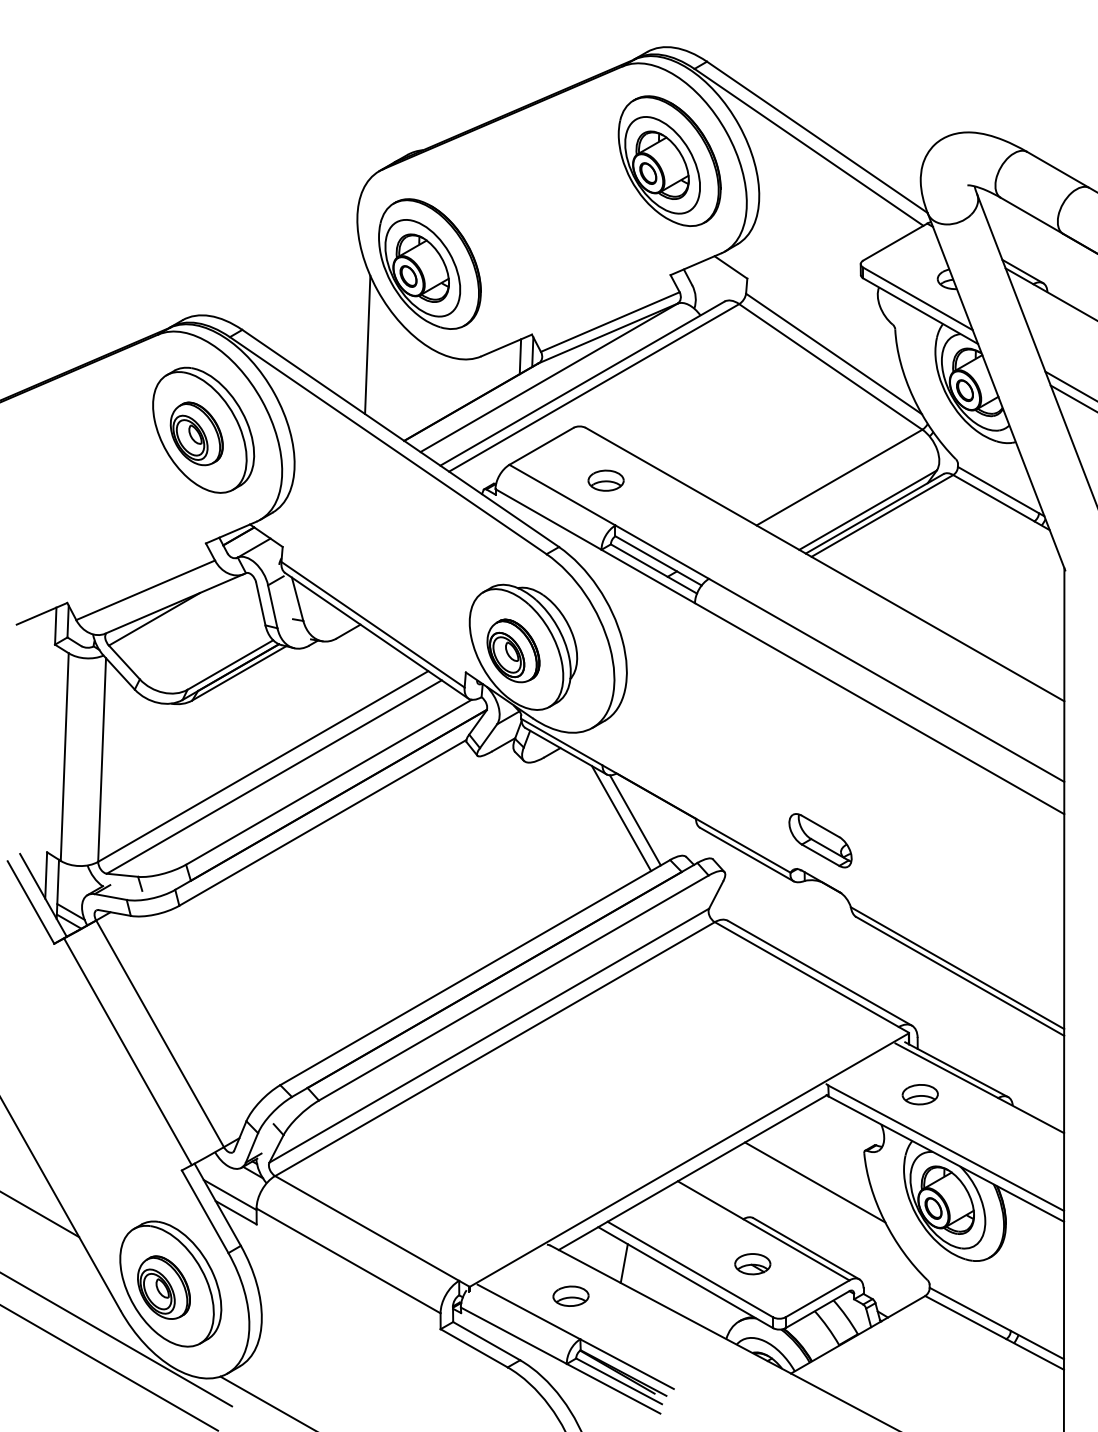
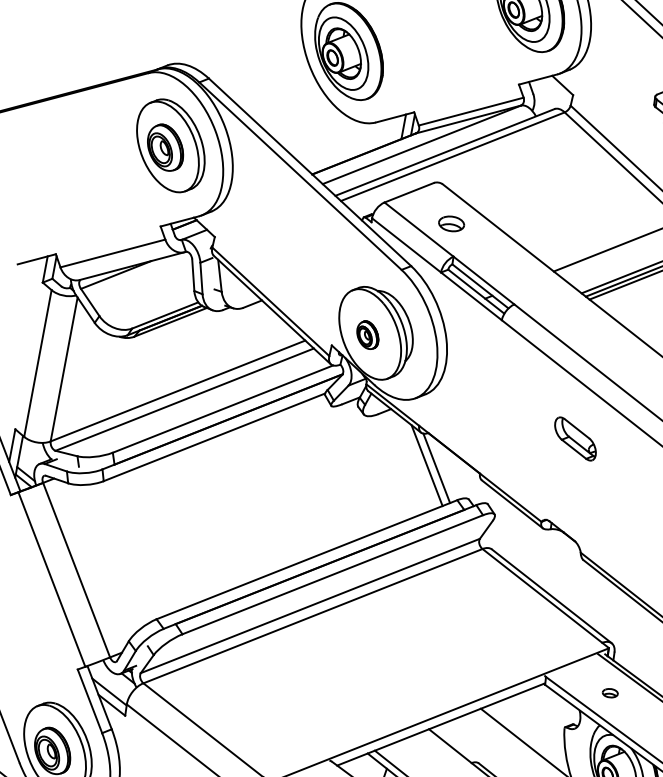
line: (367, 344) -> (296, 102), removed
part: (513, 650) -> (367, 334), size x0.6
part: (820, 840) -> (575, 438), moved
part: (919, 1094) -> (609, 692), size x0.6

